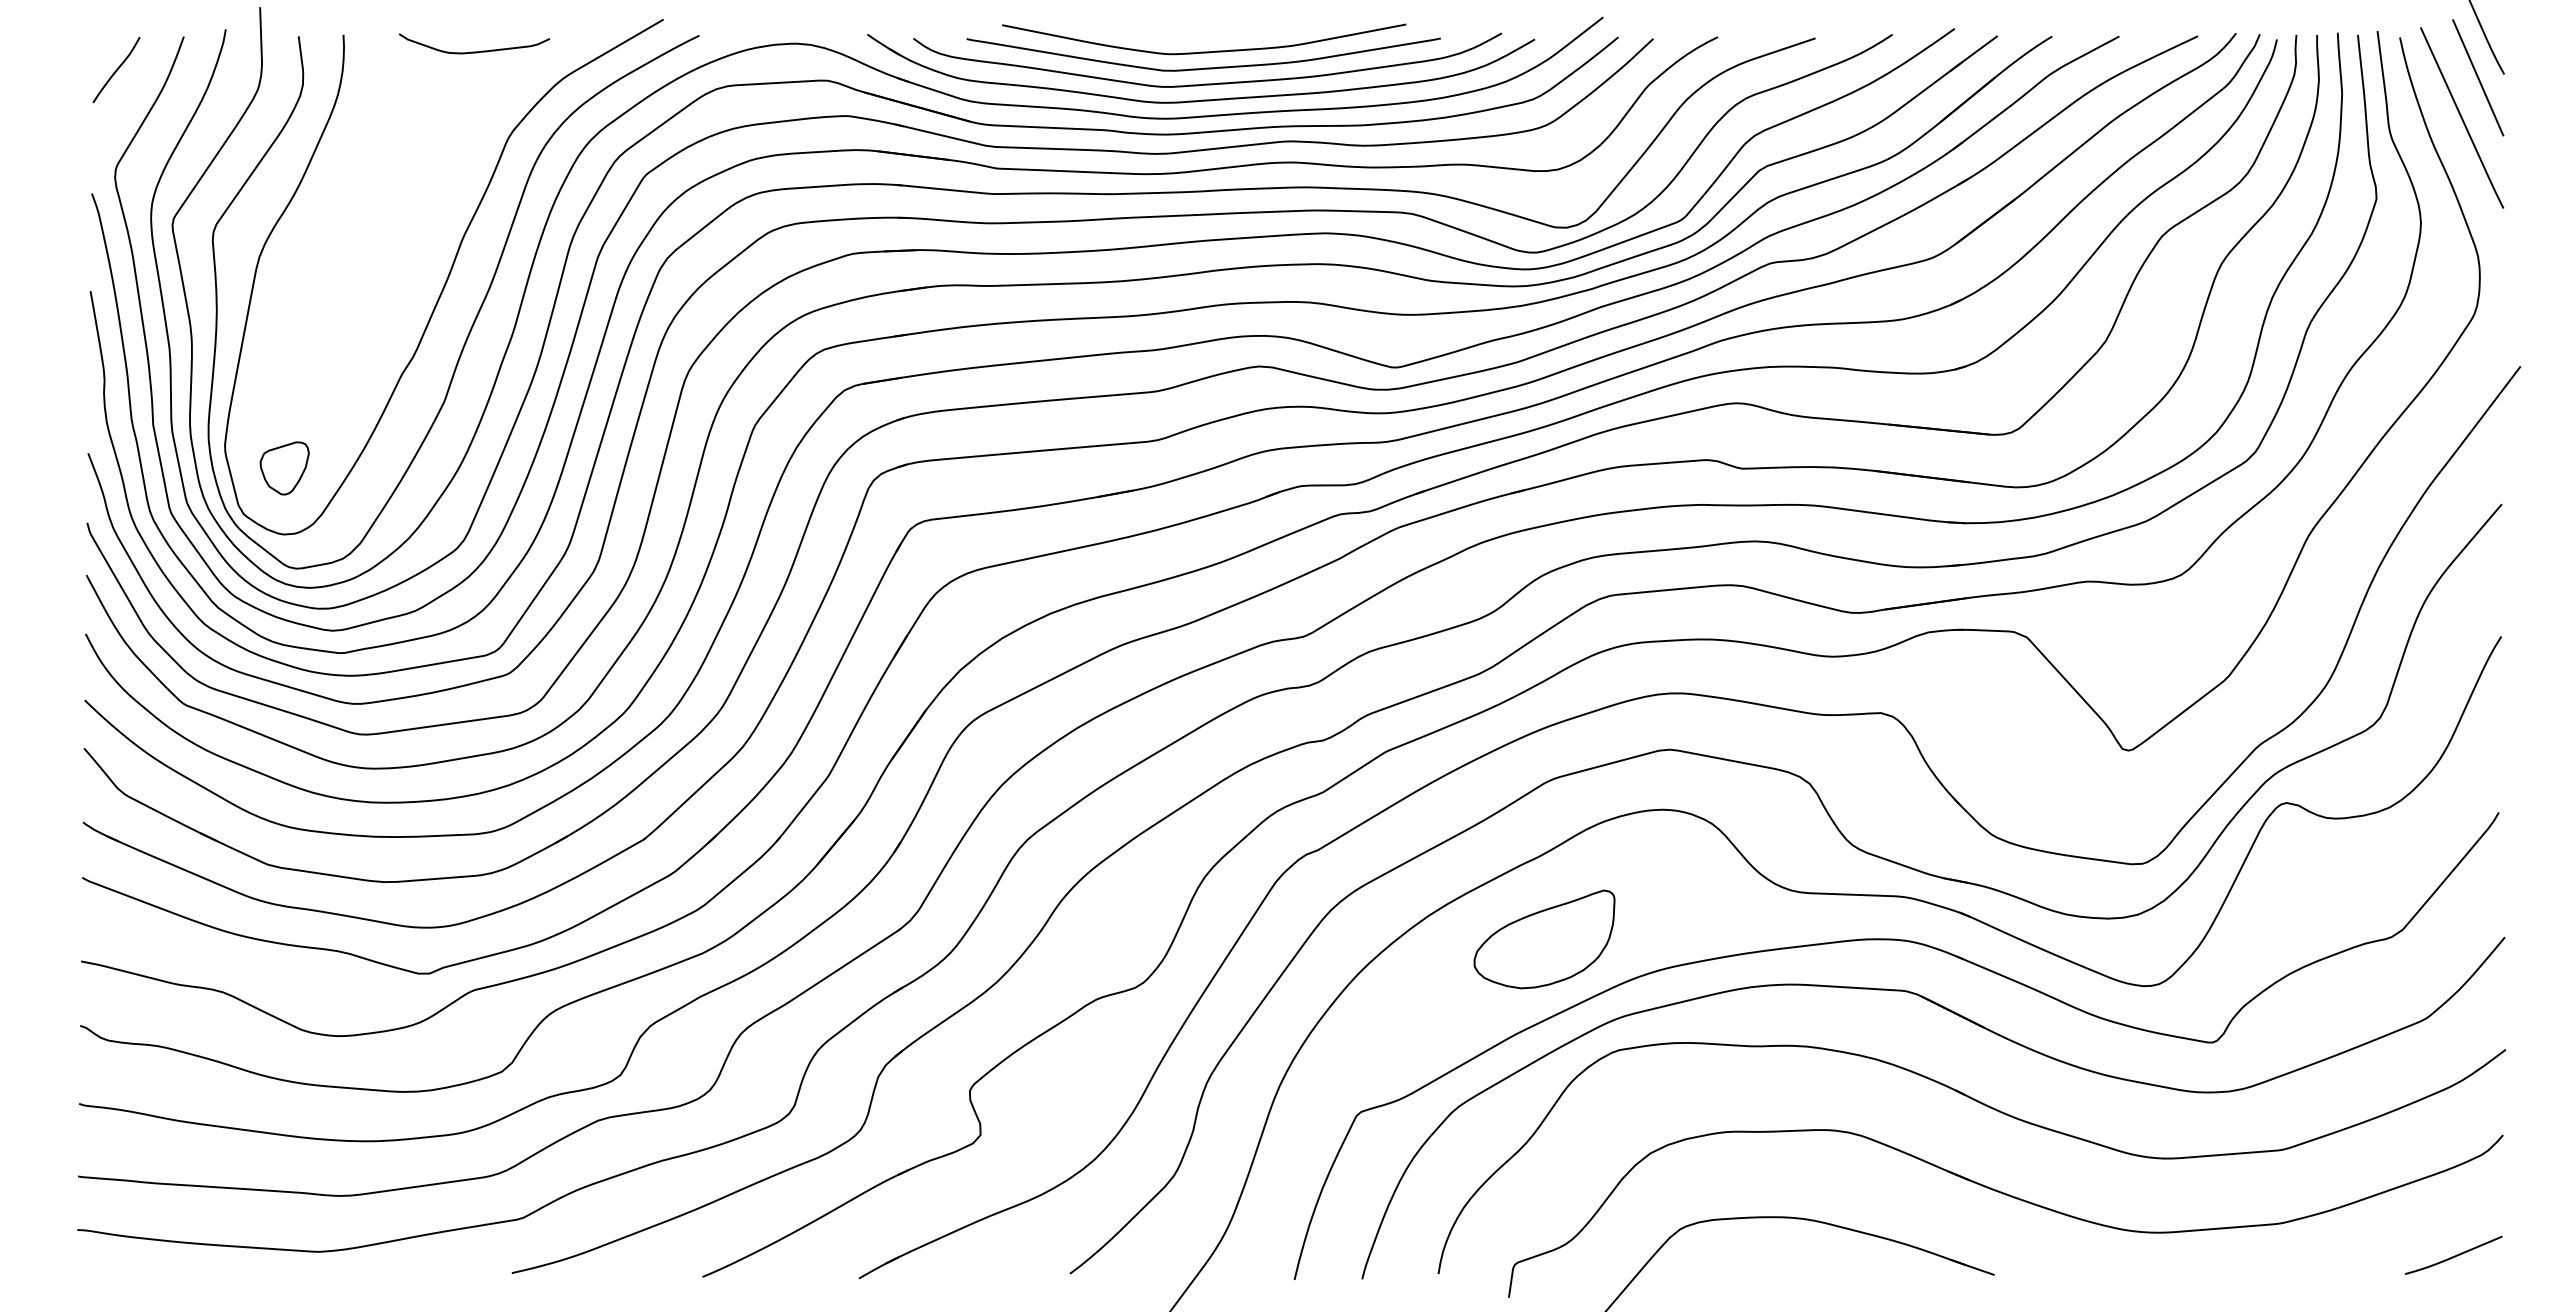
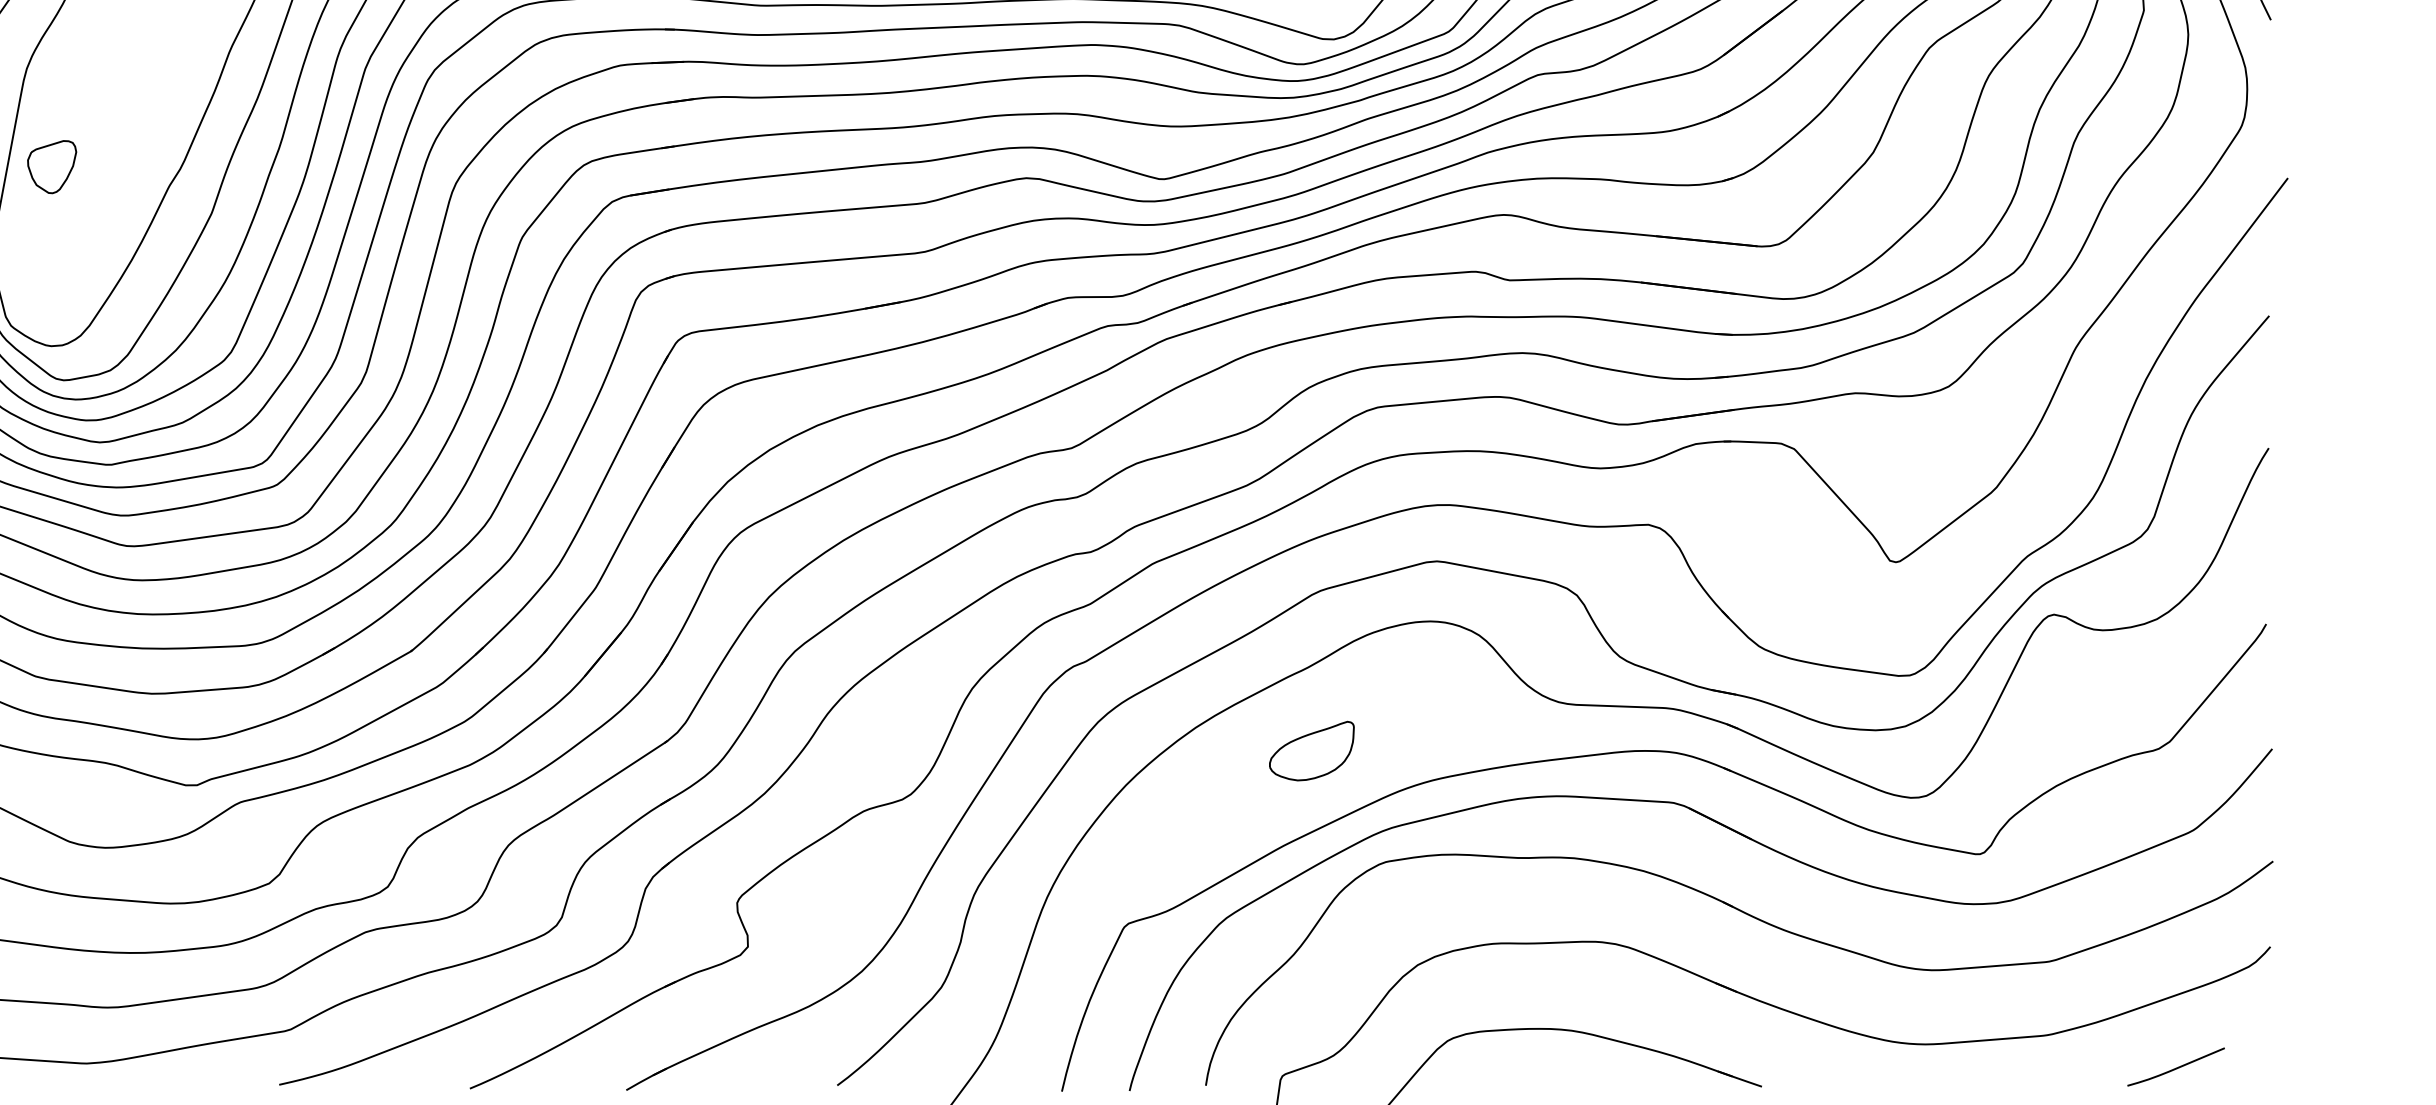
part: (284, 468) -> (51, 167), moved
part: (1544, 939) -> (1311, 751), size x0.6
curve: (2454, 1255) -> (2176, 1067), moved

